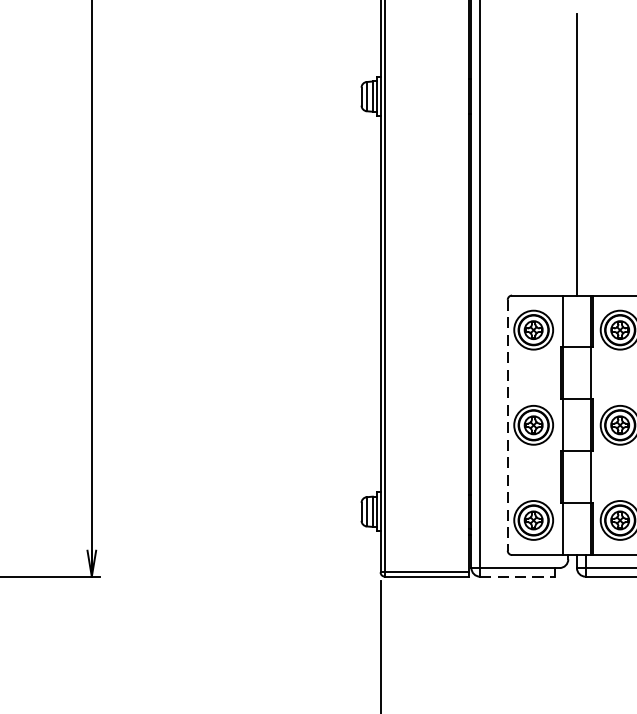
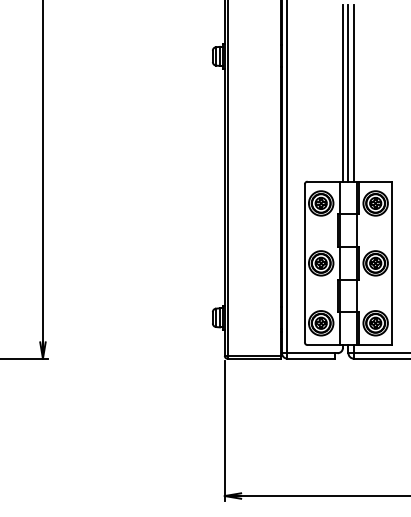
line: (569, 153) -> (343, 92), added
line: (584, 153) -> (353, 92), added
line: (507, 425) -> (304, 263), dashed -> solid
line: (518, 576) -> (311, 358), dashed -> solid

